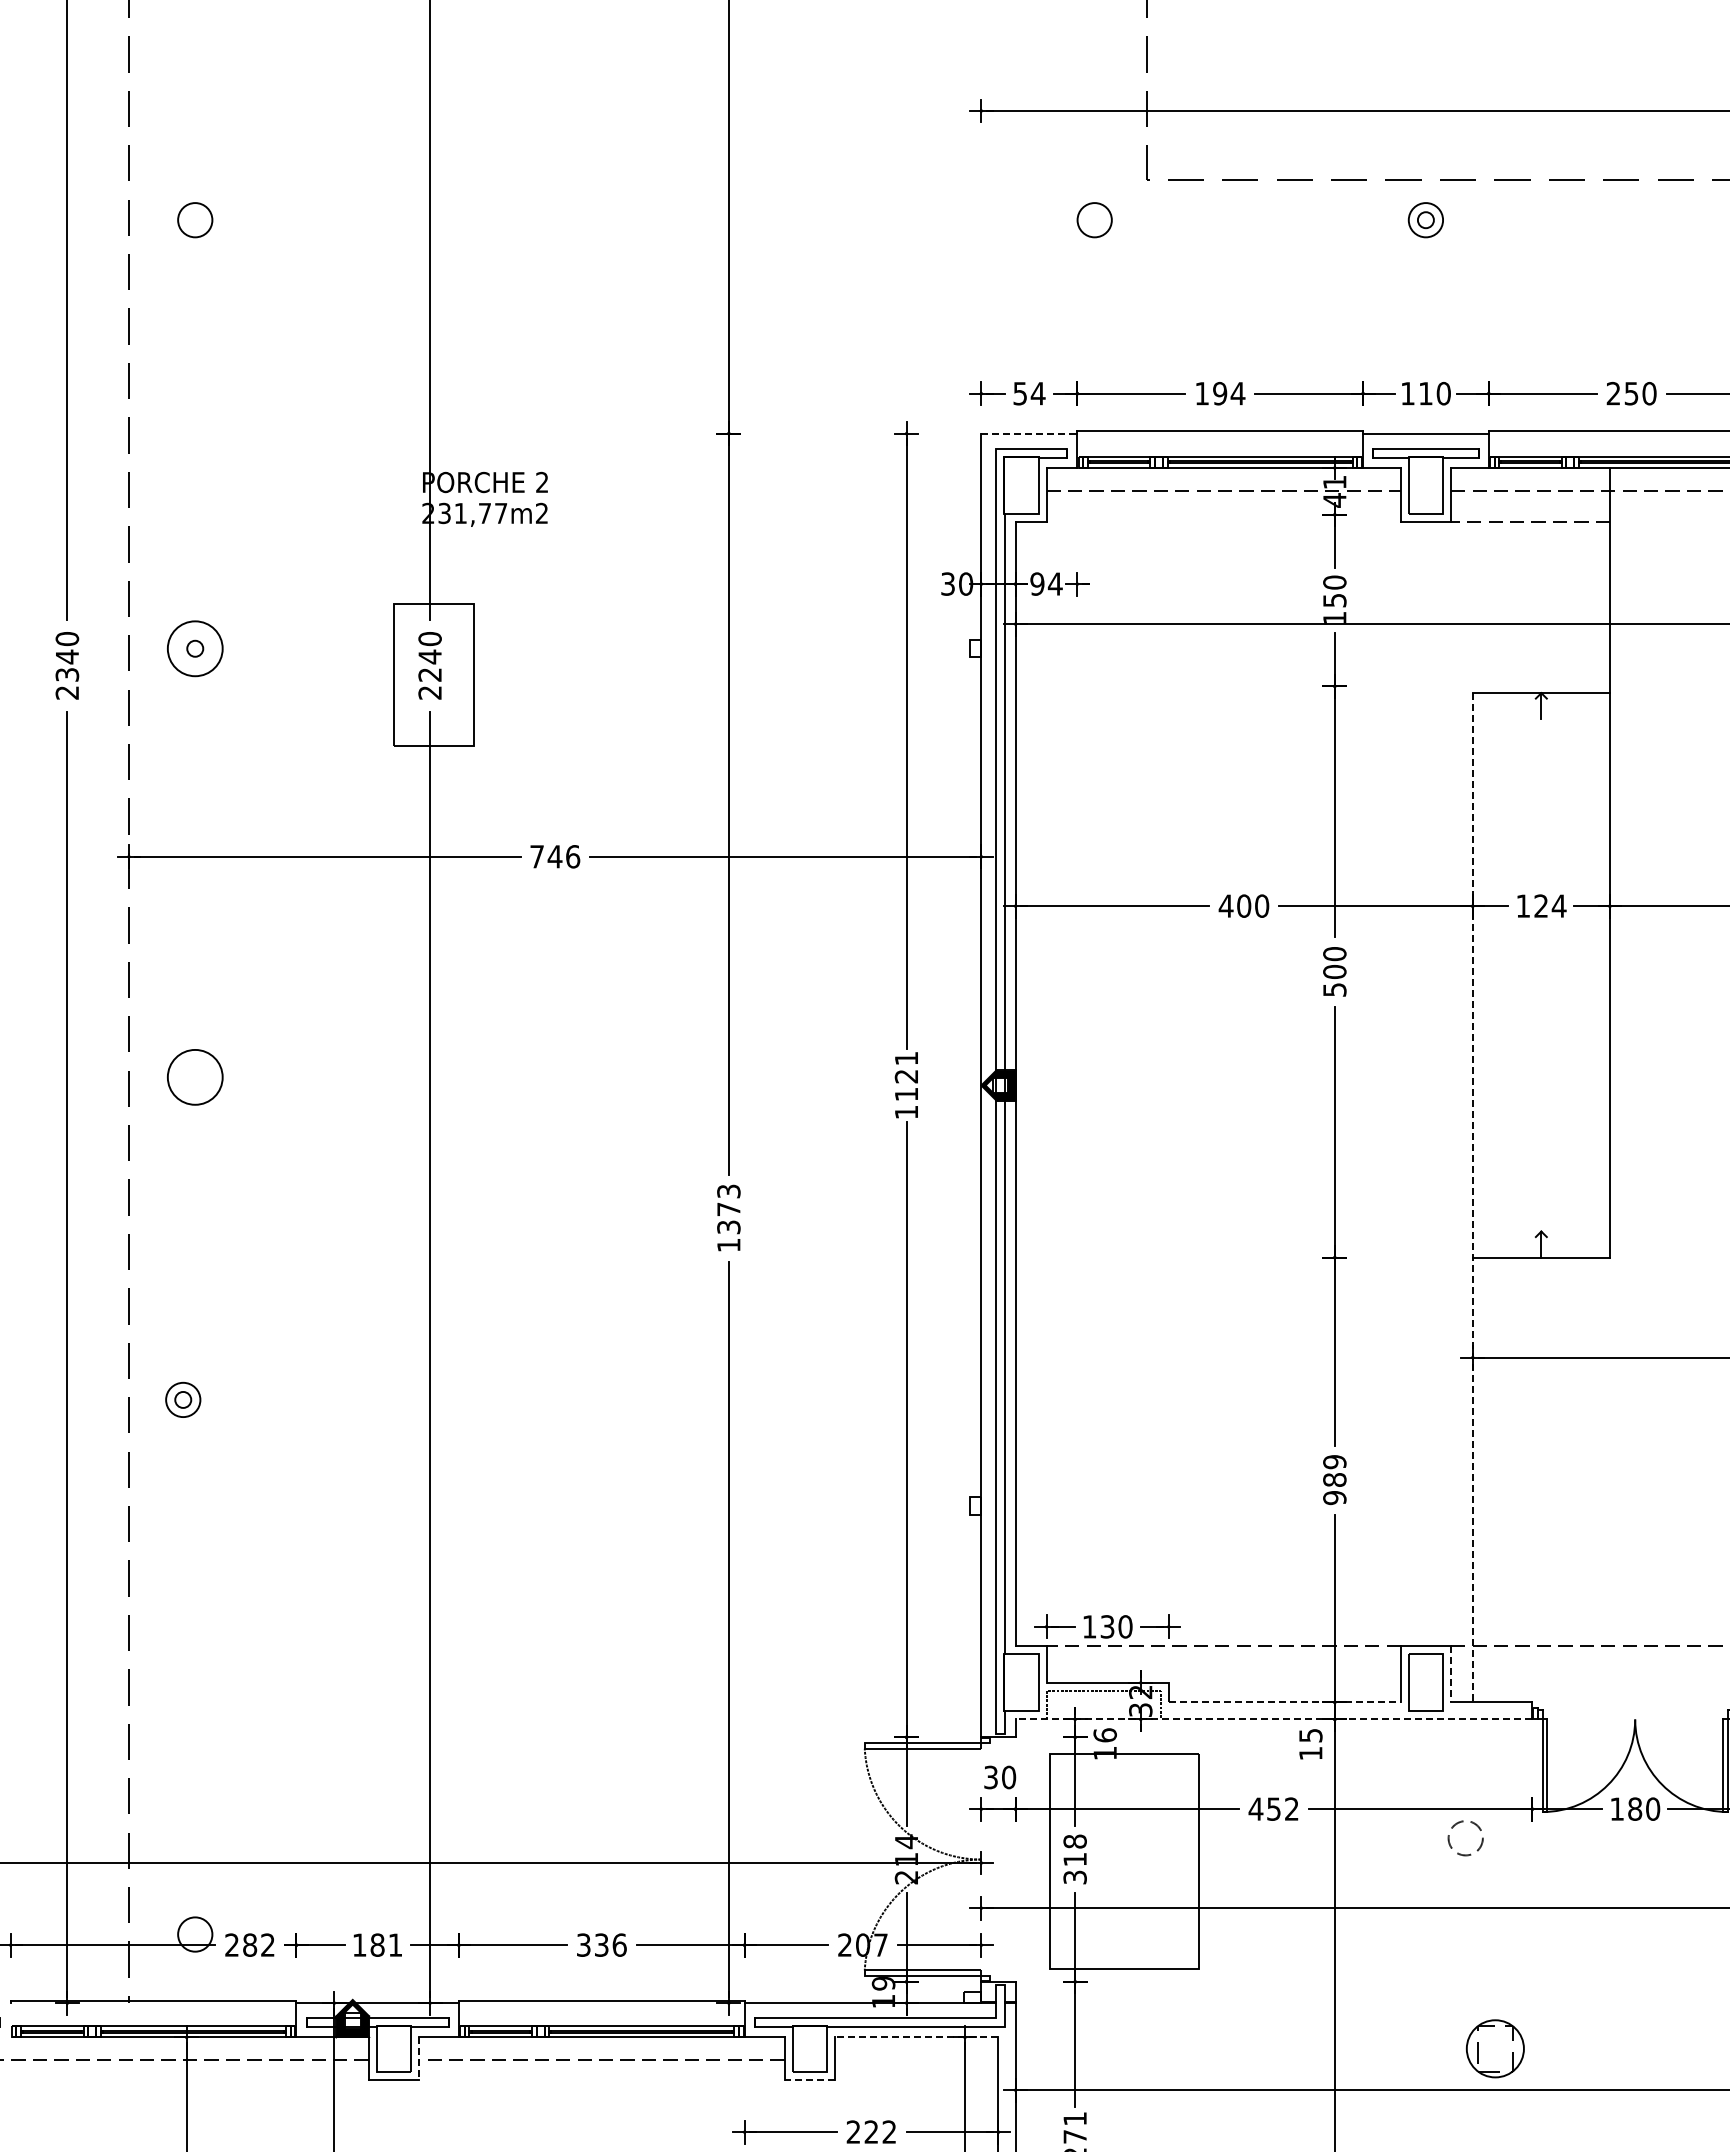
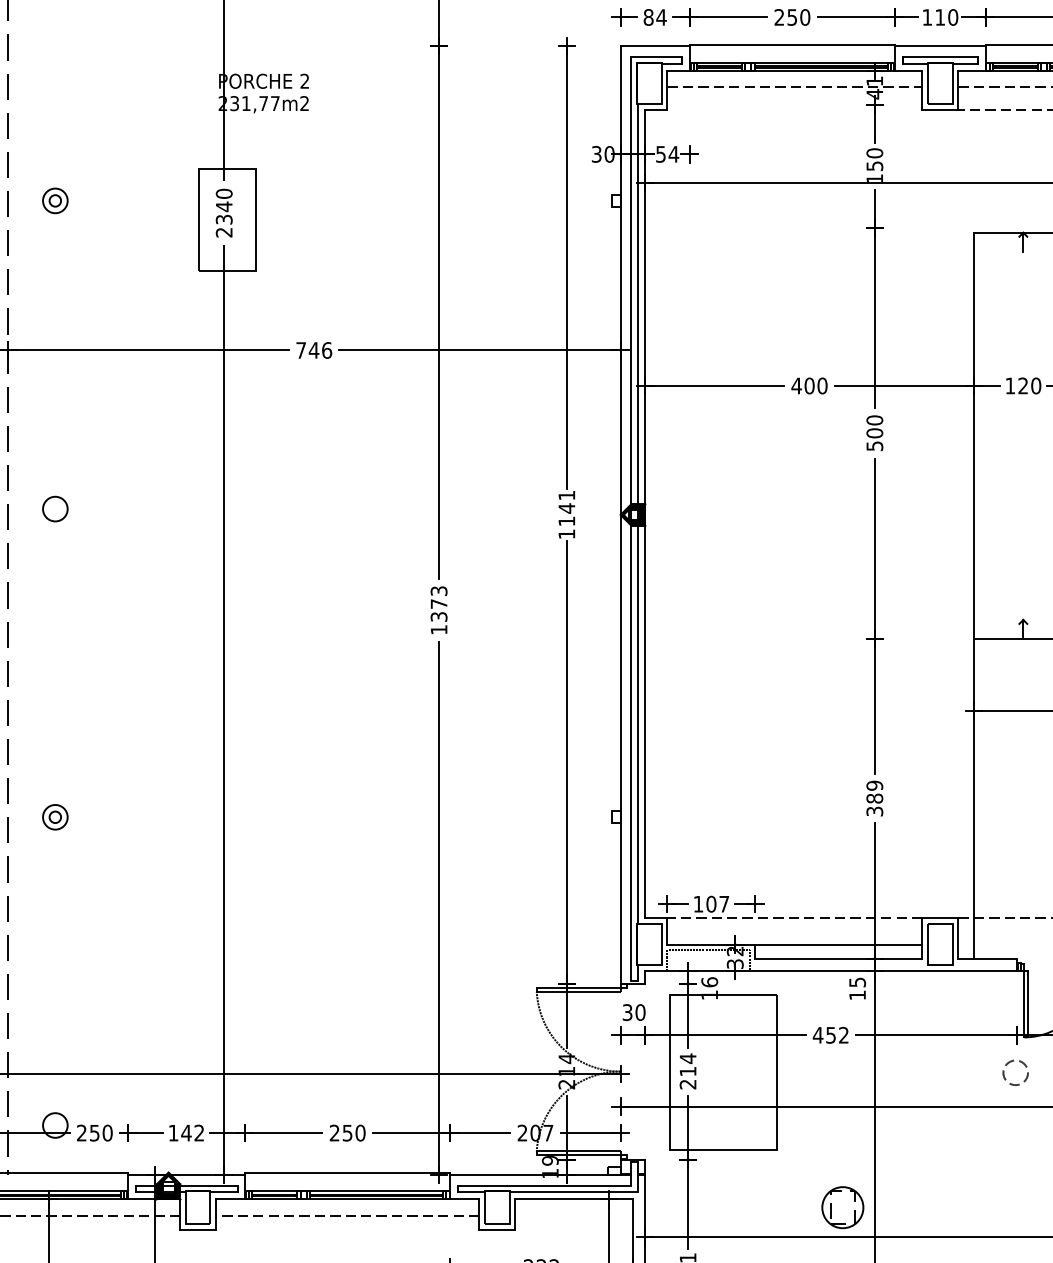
text: (1020, 393) -> (648, 17), 54 -> 84
text: (1220, 393) -> (792, 17), 194 -> 250
line: (1029, 433) -> (655, 46), dashed -> solid
text: (1037, 583) -> (661, 153), 94 -> 54
circle: (195, 648) -> (55, 200), size x0.62
text: (429, 674) -> (223, 219), 2240 -> 2340
text: (1558, 905) -> (1035, 385), 124 -> 120
text: (905, 1076) -> (566, 508), 1121 -> 1141
circle: (195, 1077) -> (55, 509), size x0.62
line: (1472, 1197) -> (973, 595), dashed -> solid
part: (183, 1399) -> (55, 816), moved
text: (1334, 1498) -> (874, 811), 989 -> 389
text: (1116, 1626) -> (717, 903), 130 -> 107
line: (1451, 1674) -> (958, 938), dashed -> solid
line: (1284, 1682) -> (838, 944), added
line: (1285, 1702) -> (839, 958), dashed -> solid
line: (1273, 1719) -> (830, 970), dashed -> solid
circle: (1465, 1838) -> (1015, 1072), moved
text: (1074, 1859) -> (687, 1071), 318 -> 214
text: (259, 1944) -> (101, 1132), 282 -> 250
text: (385, 1944) -> (192, 1132), 181 -> 142
text: (601, 1944) -> (347, 1132), 336 -> 250
line: (916, 2037) -> (574, 1199), dashed -> solid
part: (1494, 2048) -> (842, 1207), moved
line: (418, 2059) -> (215, 1215), dashed -> solid
line: (809, 2079) -> (497, 1229), dashed -> solid

